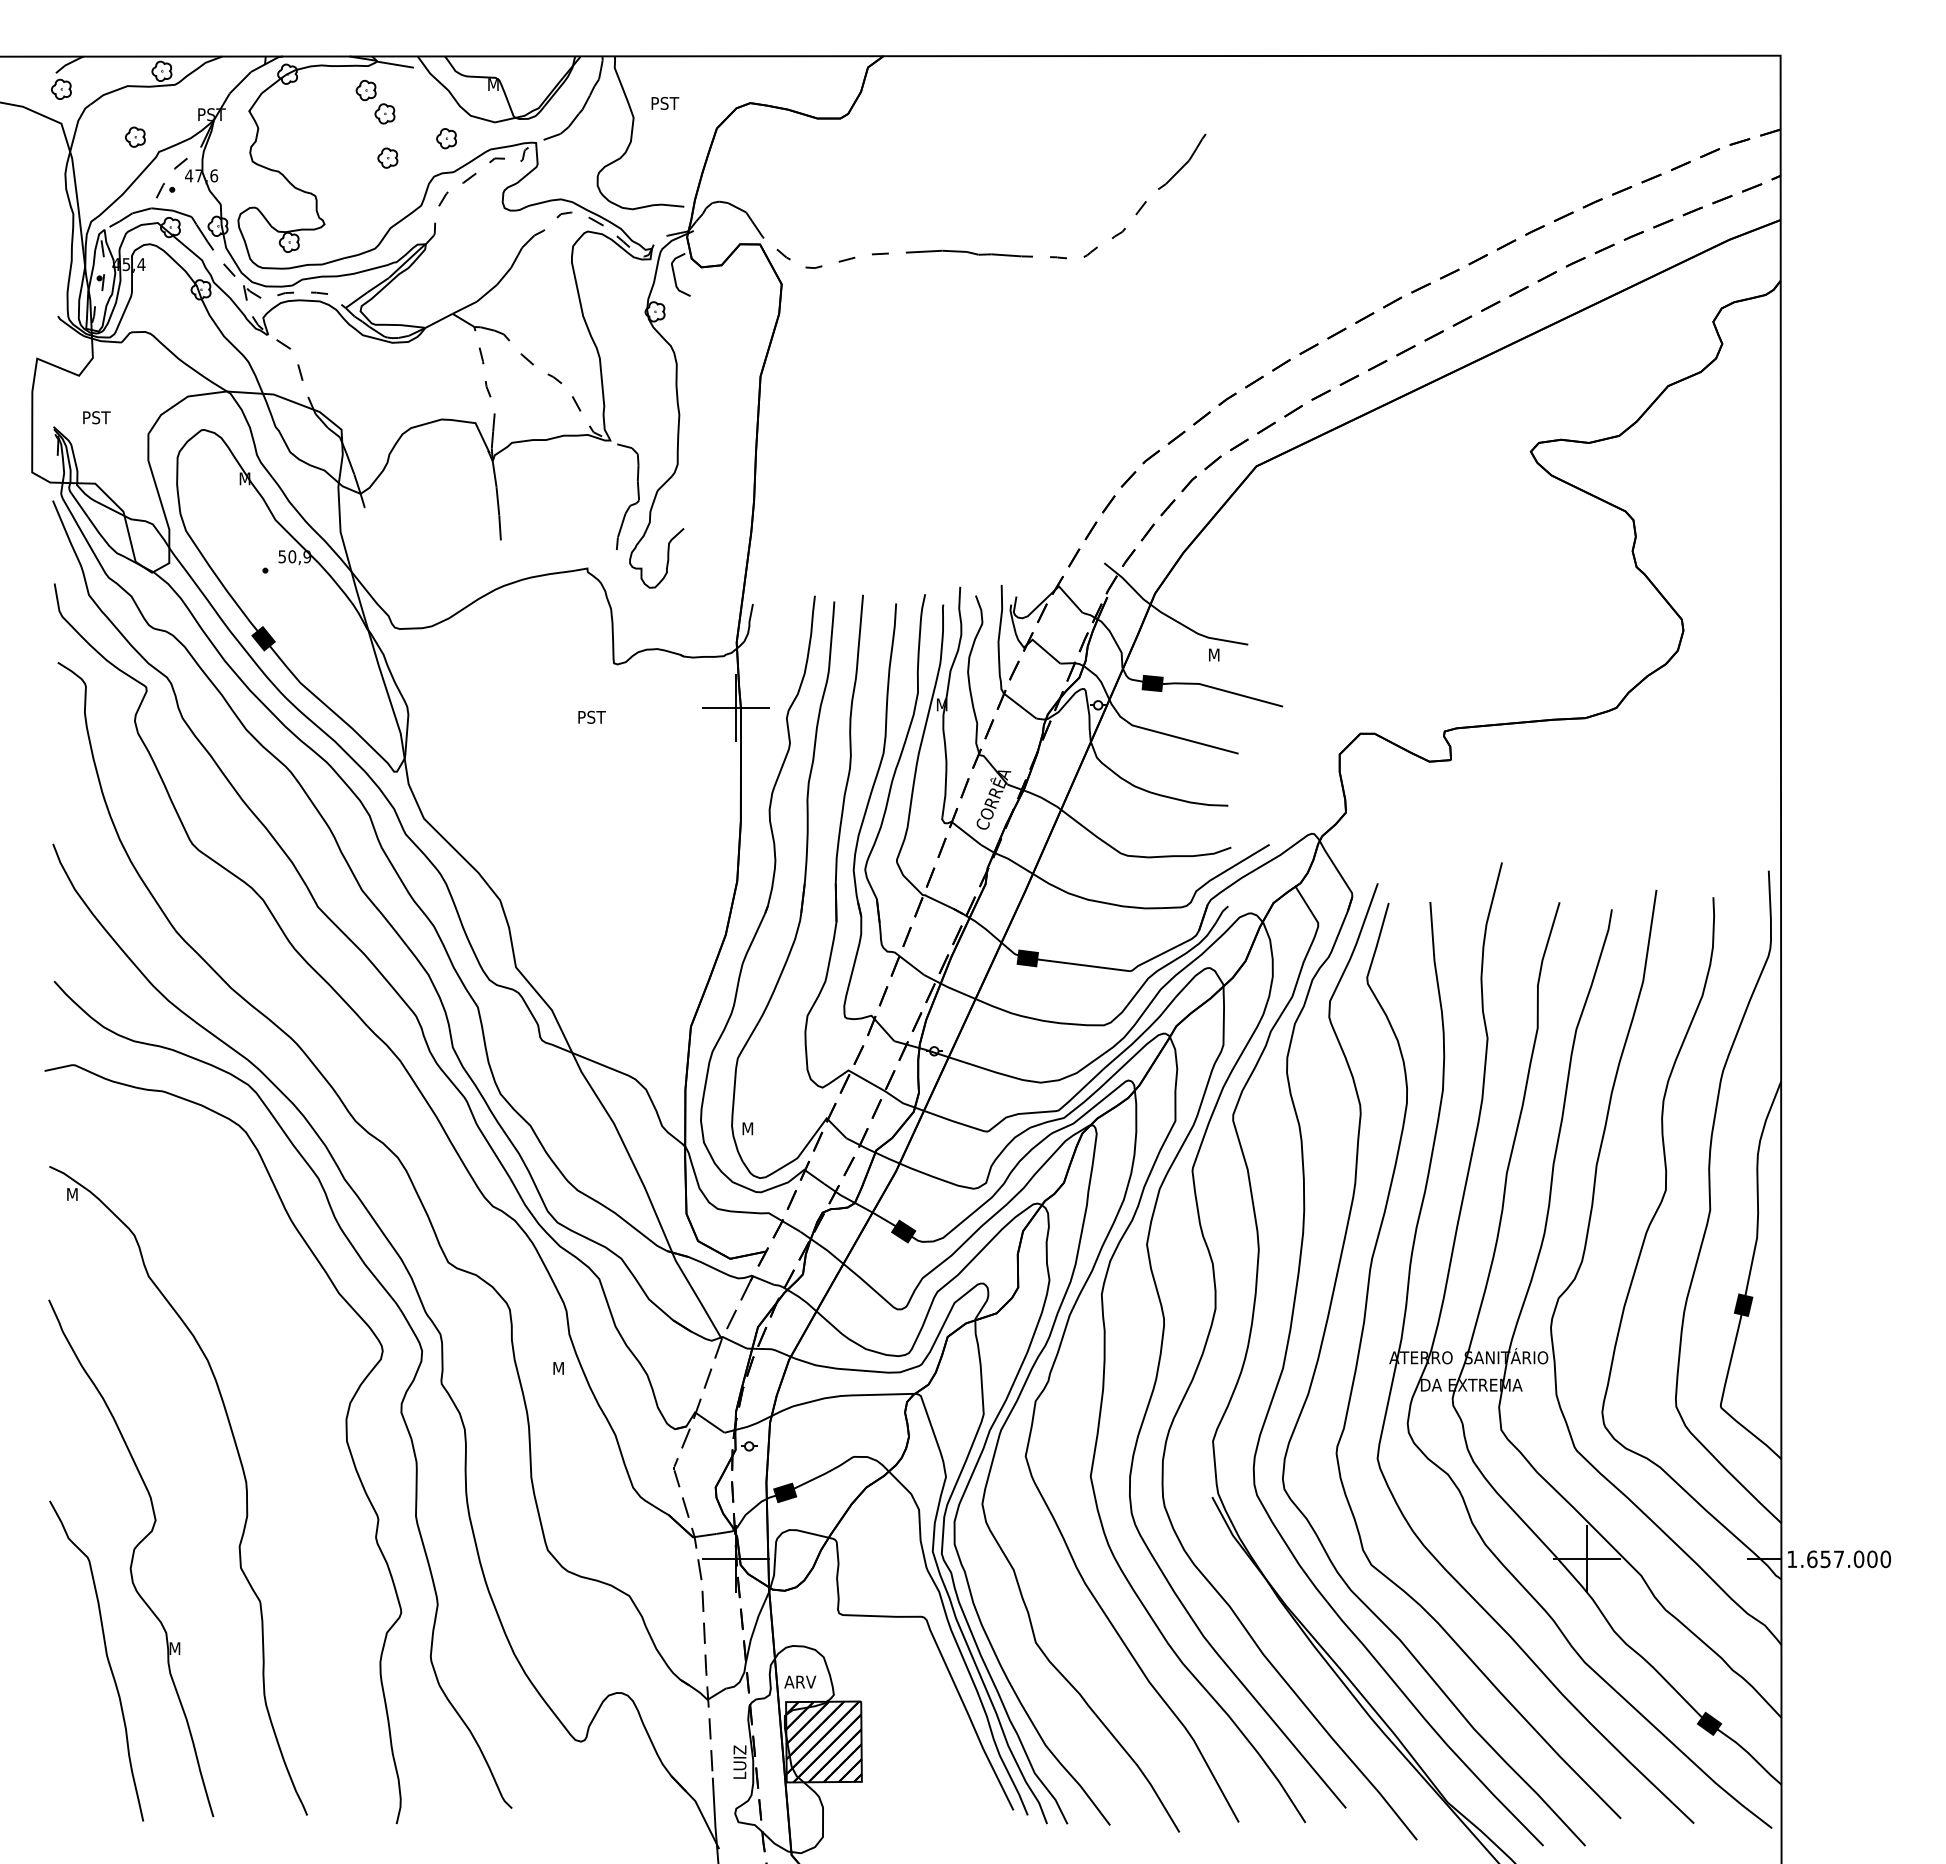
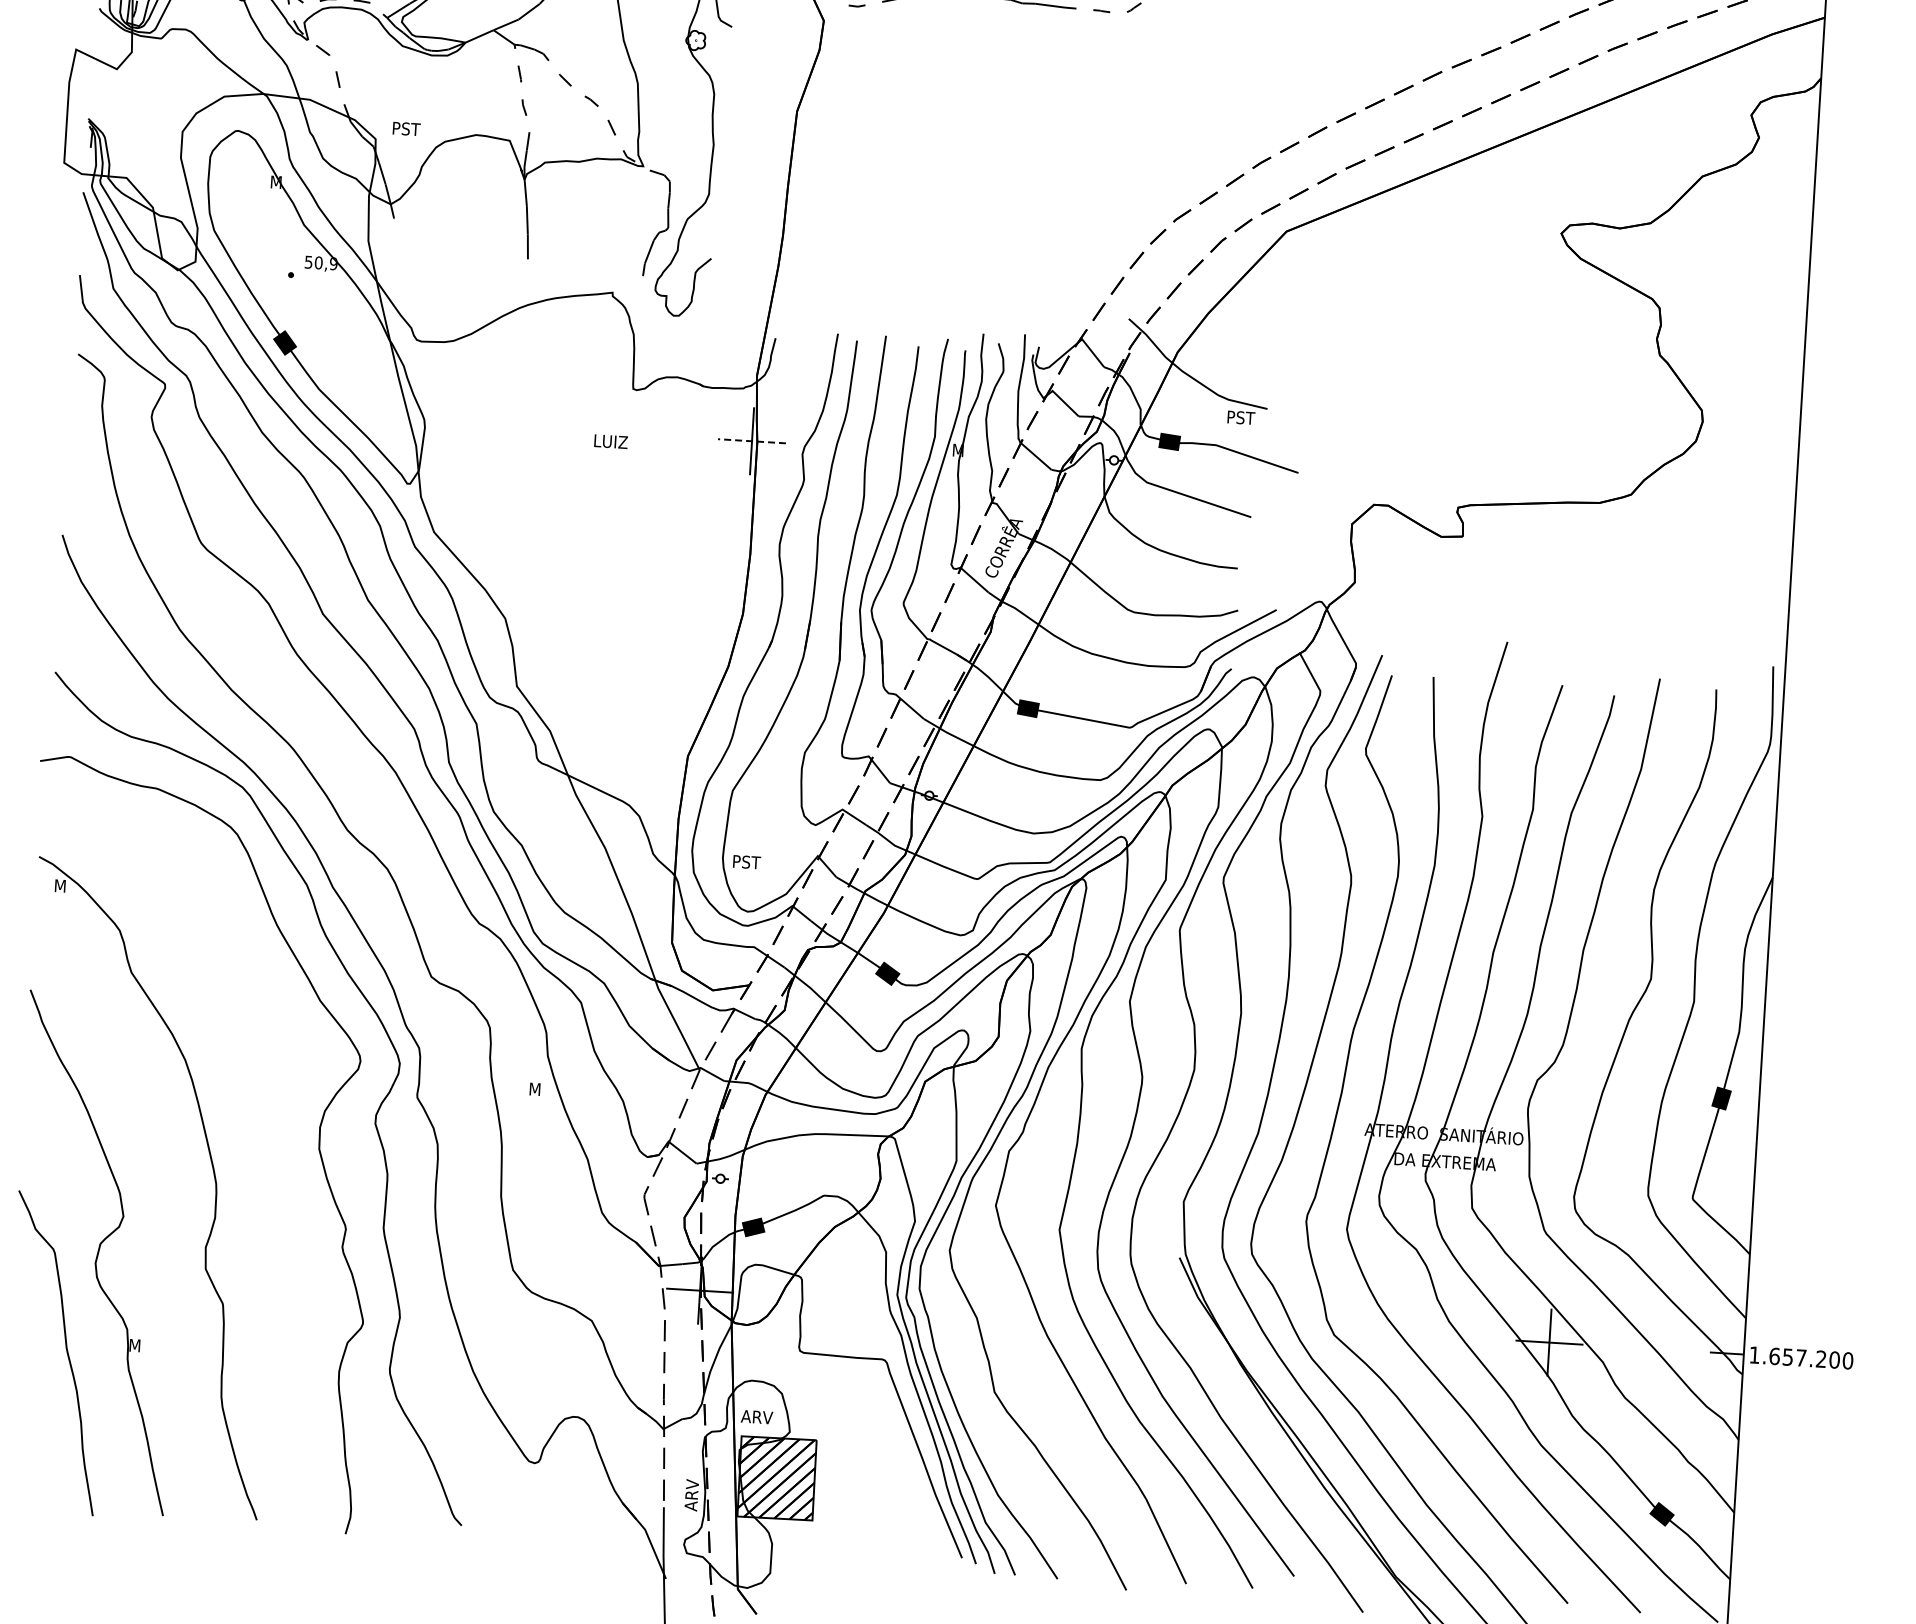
text: (96, 417) -> (406, 128), moved
text: (1223, 654) -> (1242, 417), M -> PST
line: (735, 708) -> (751, 441), solid -> dashed
text: (595, 716) -> (611, 440), PST -> LUIZ
text: (757, 1128) -> (748, 861), M -> PST
text: (1858, 1559) -> (1820, 1359), 1.657.000 -> 1.657.200
text: (739, 1762) -> (691, 1493), LUIZ -> ARV

